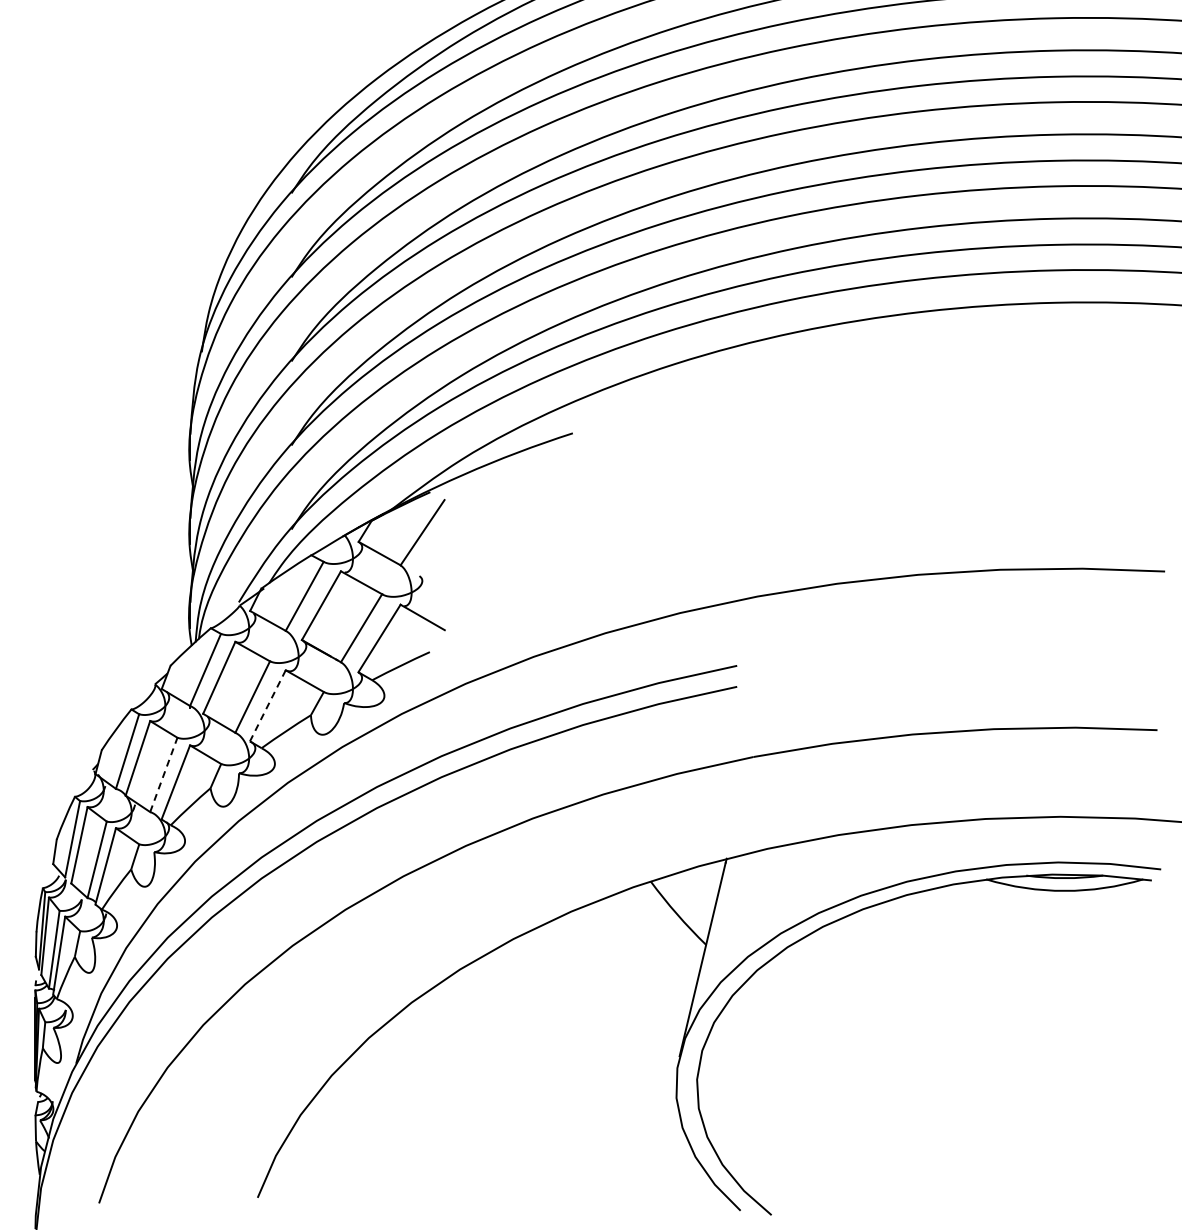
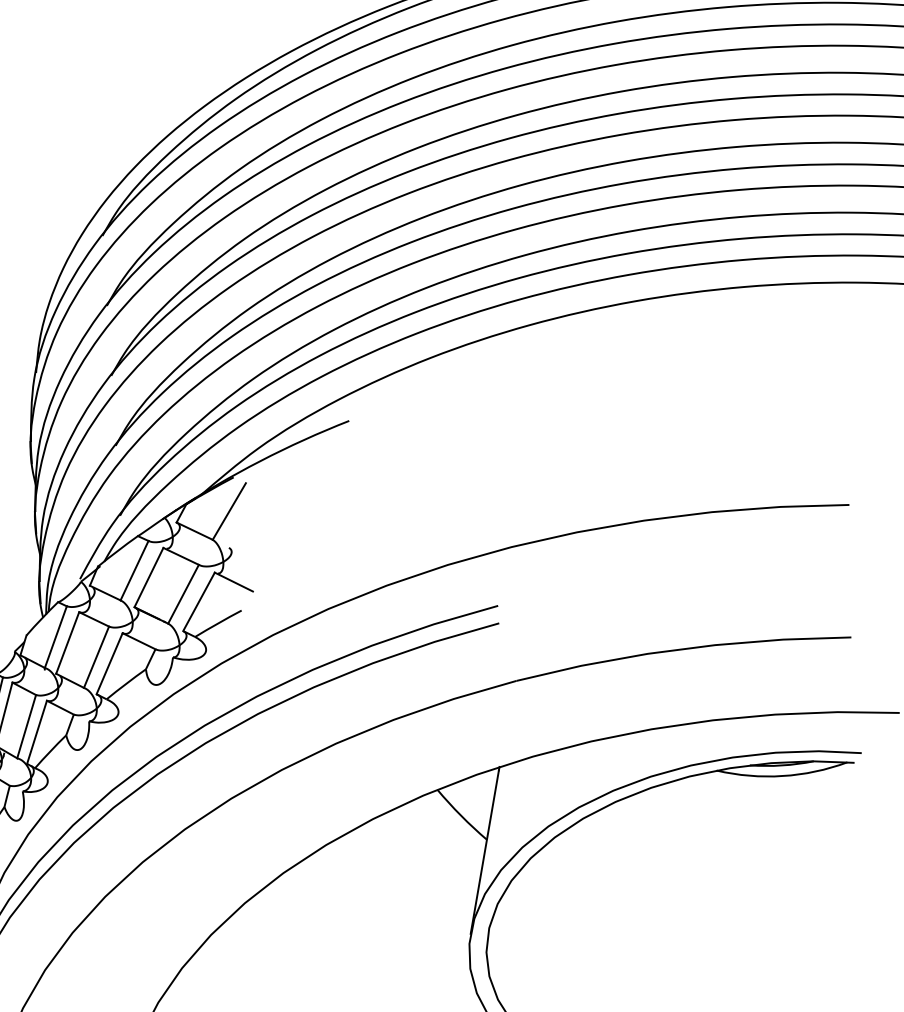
line: (267, 705) -> (109, 663), dashed -> solid
line: (163, 774) -> (26, 726), dashed -> solid

